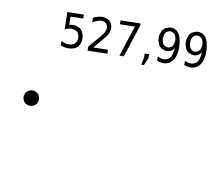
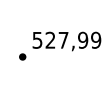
part: (30, 96) -> (22, 56), moved

